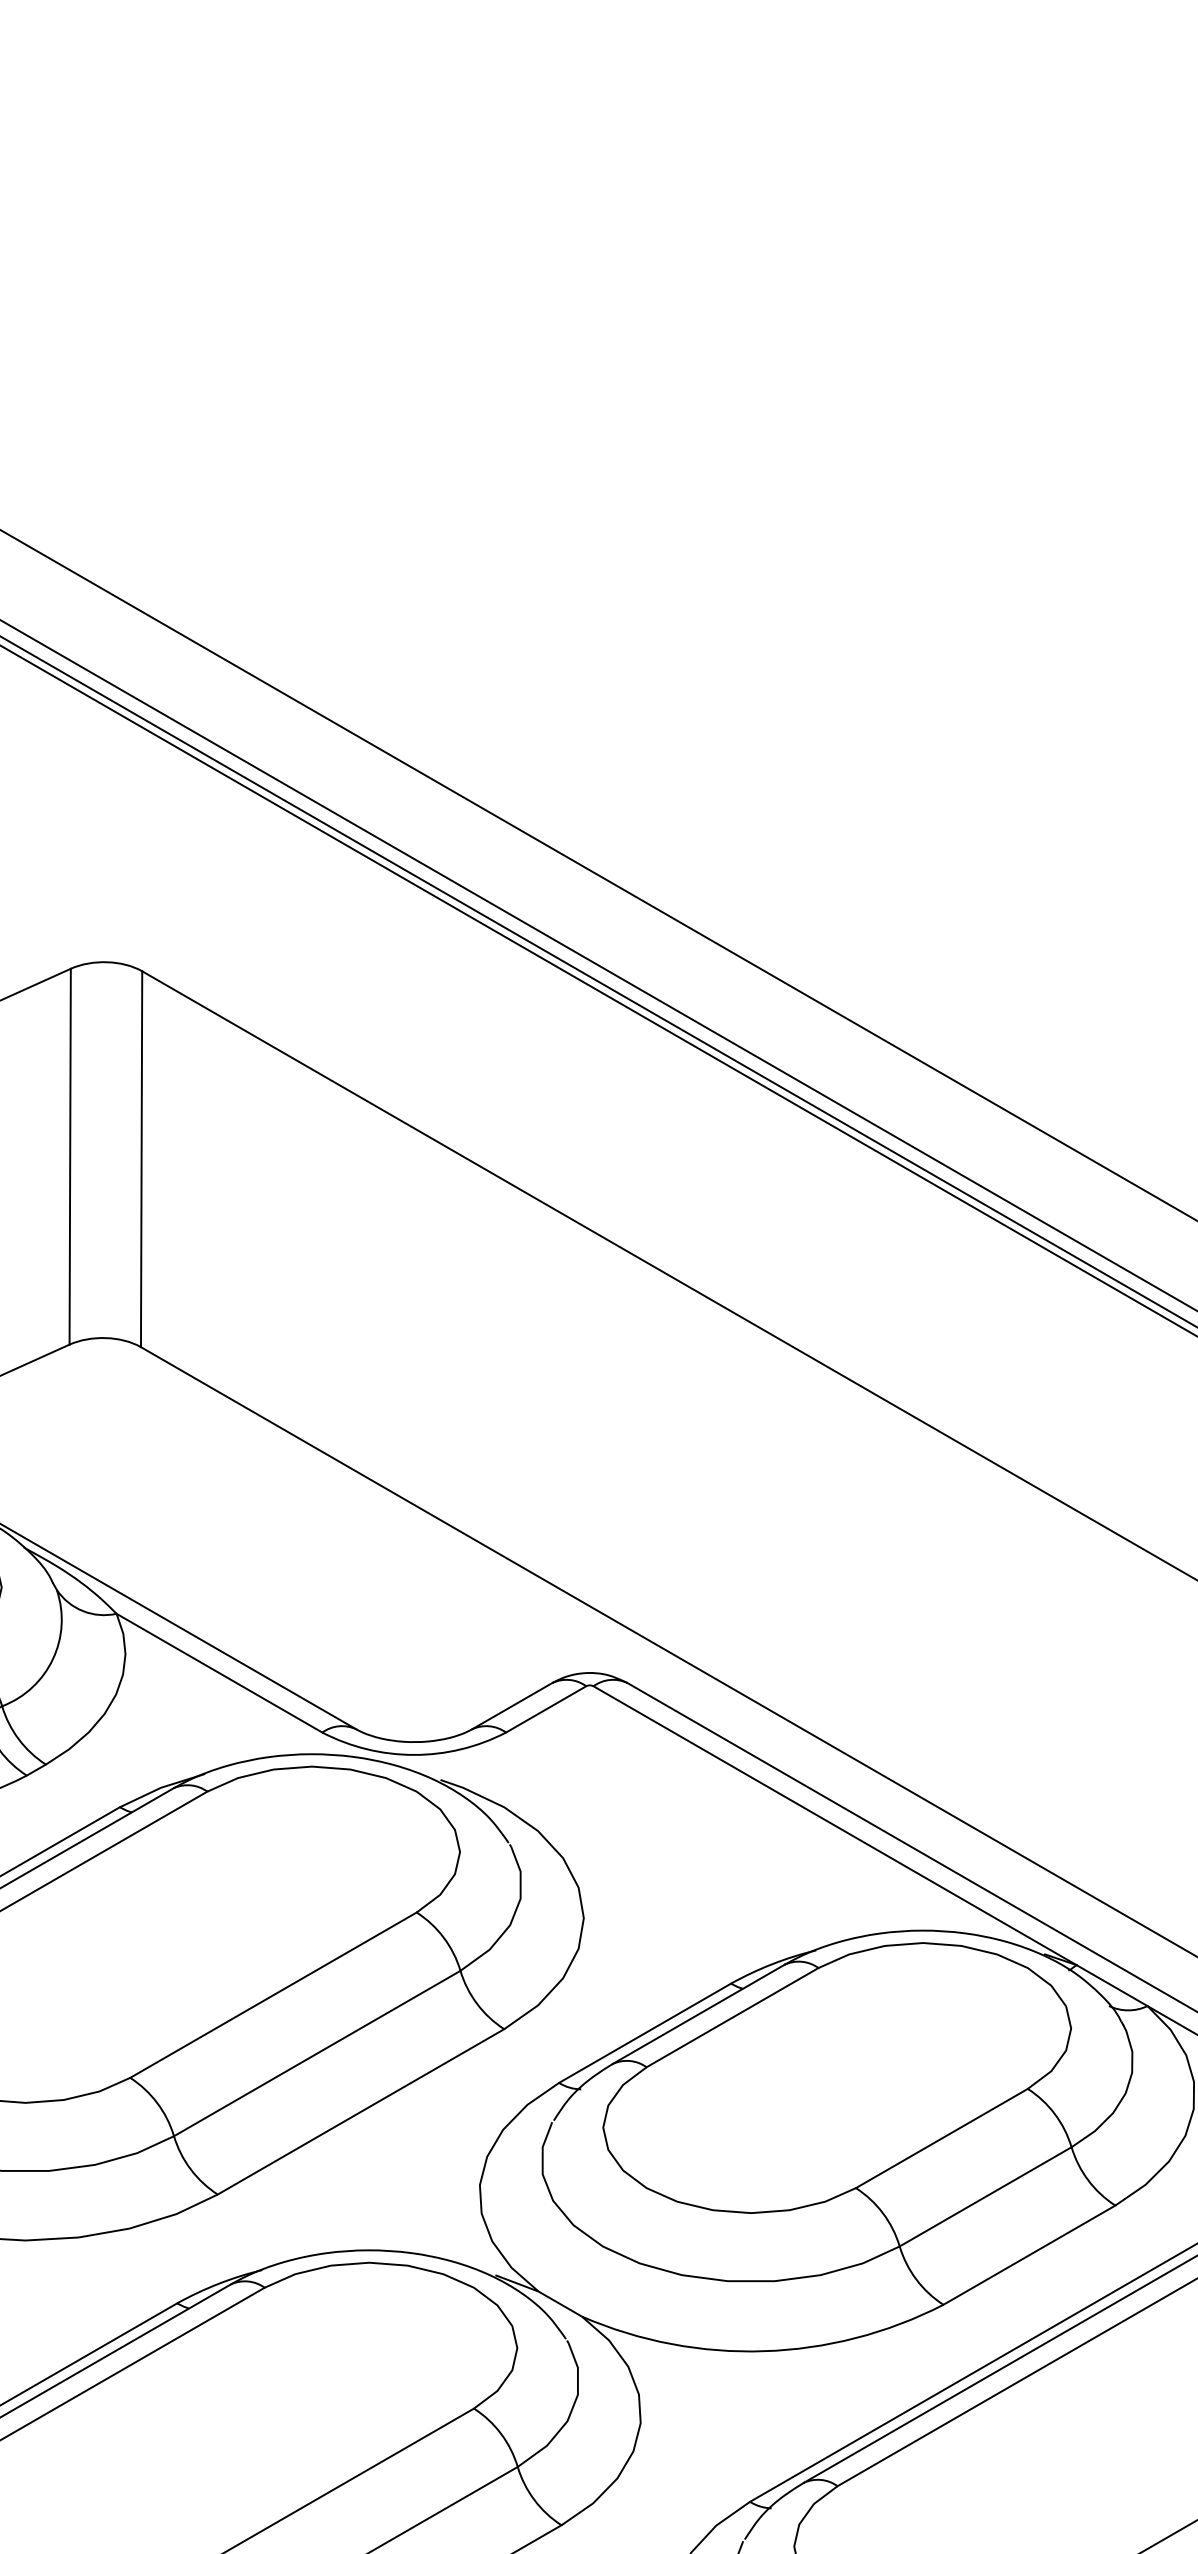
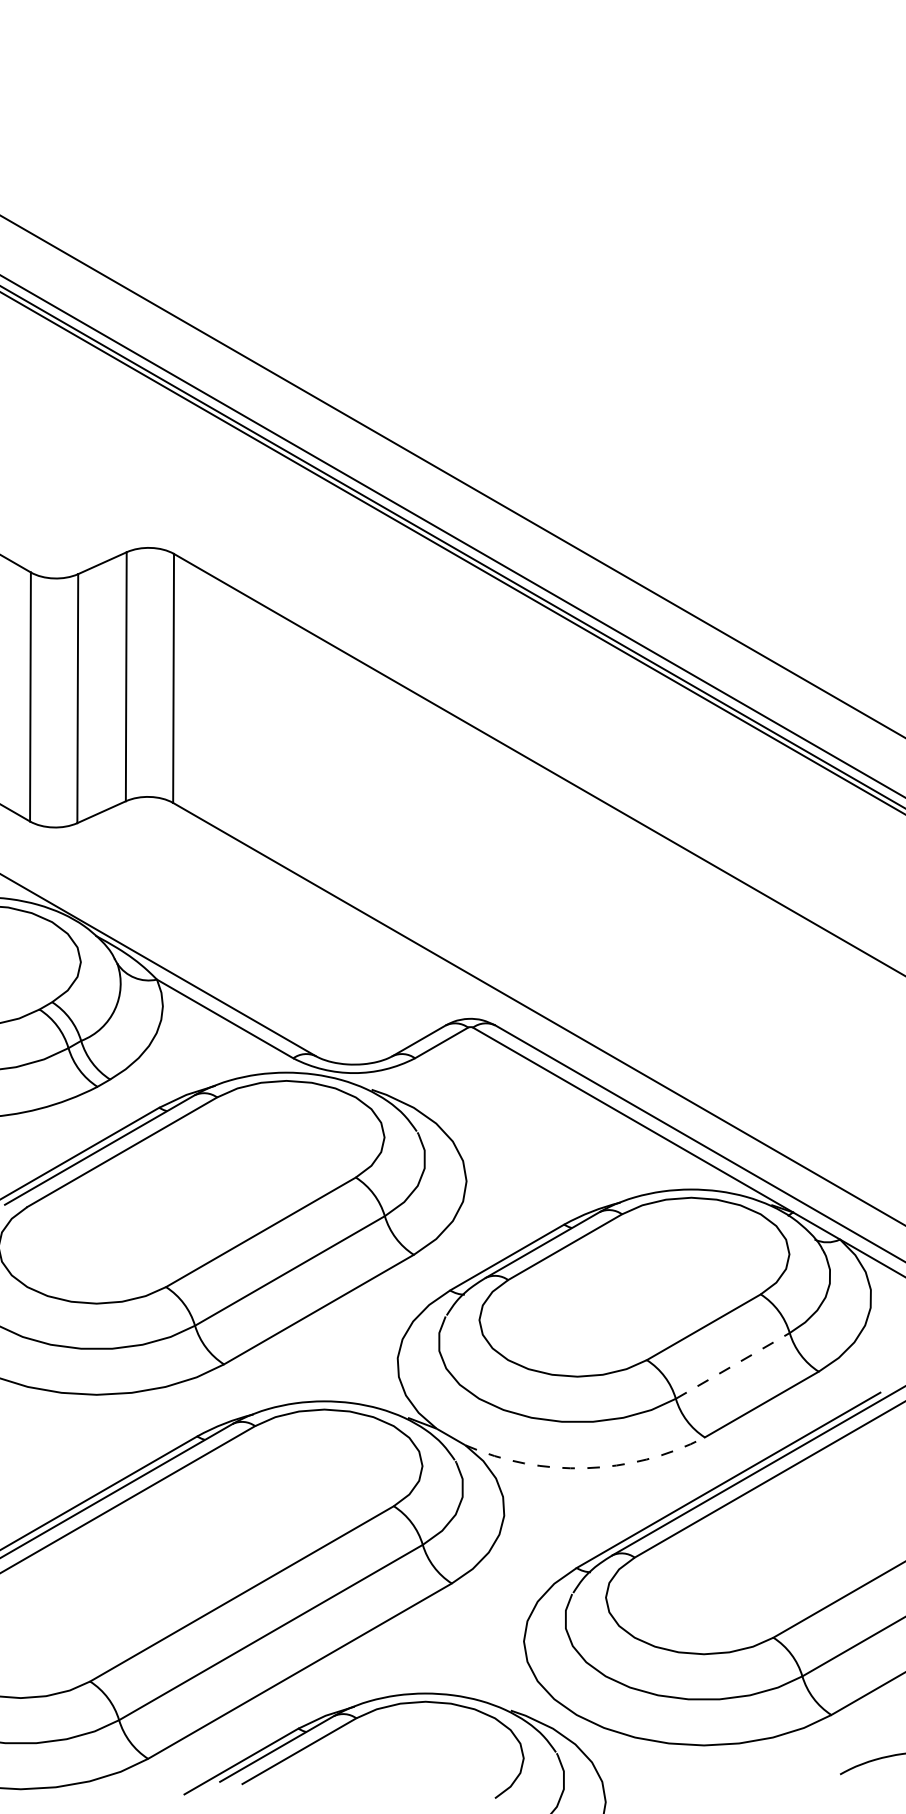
line: (985, 2196) -> (732, 1365), solid -> dashed
arc: (763, 2351) -> (585, 1468), solid -> dashed

